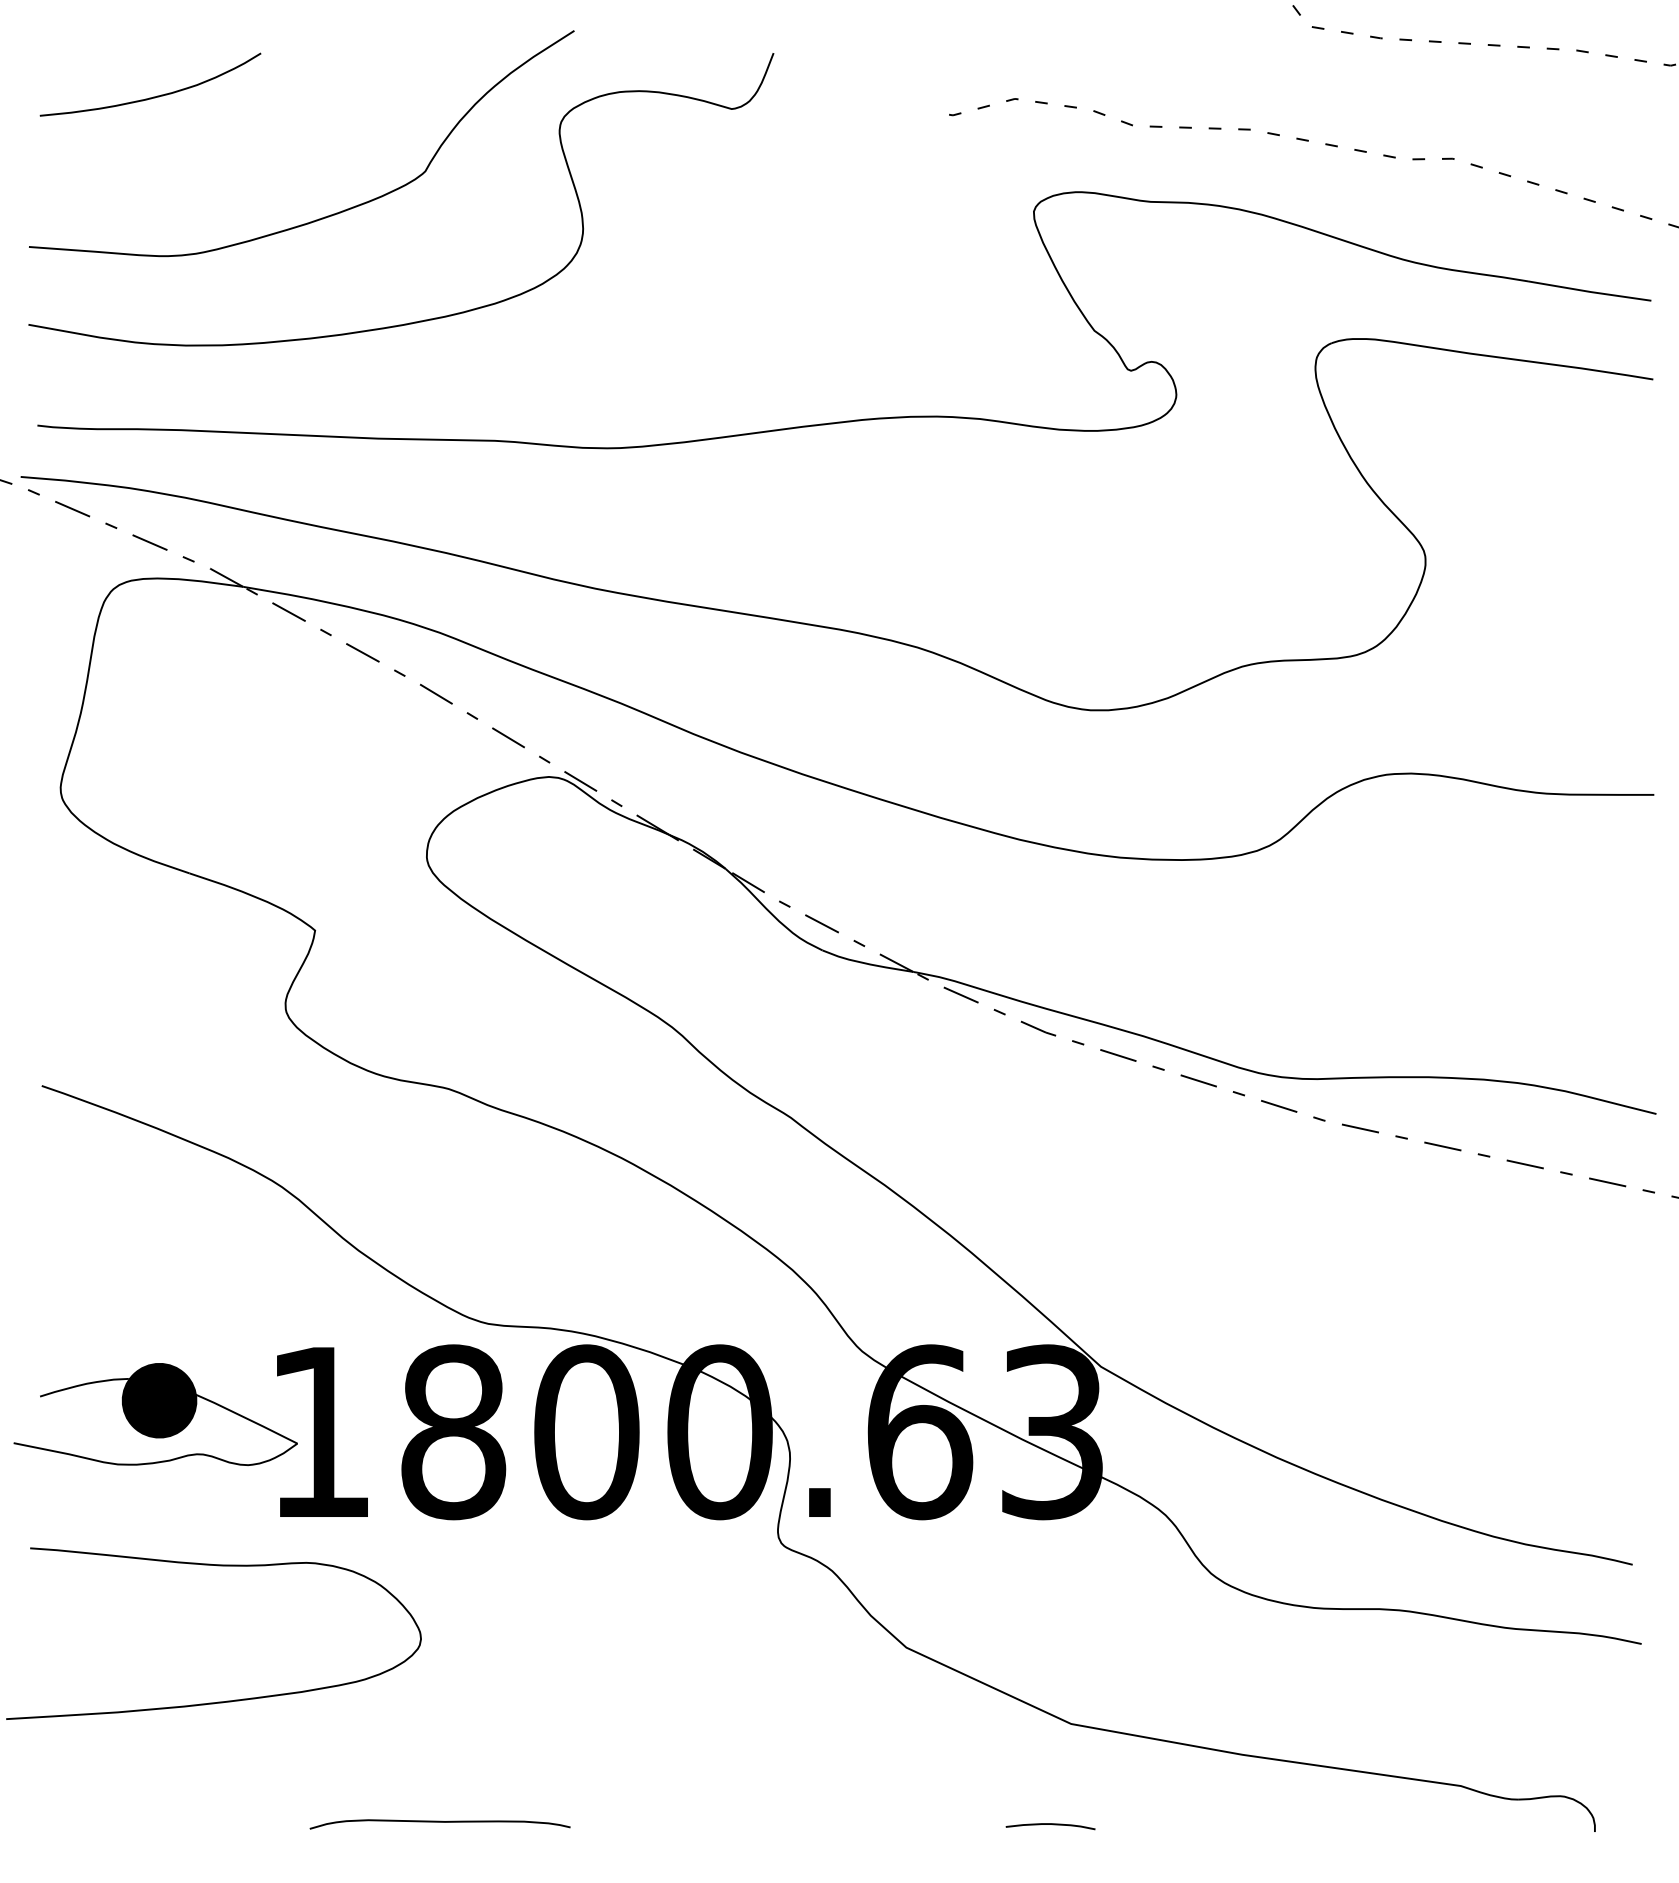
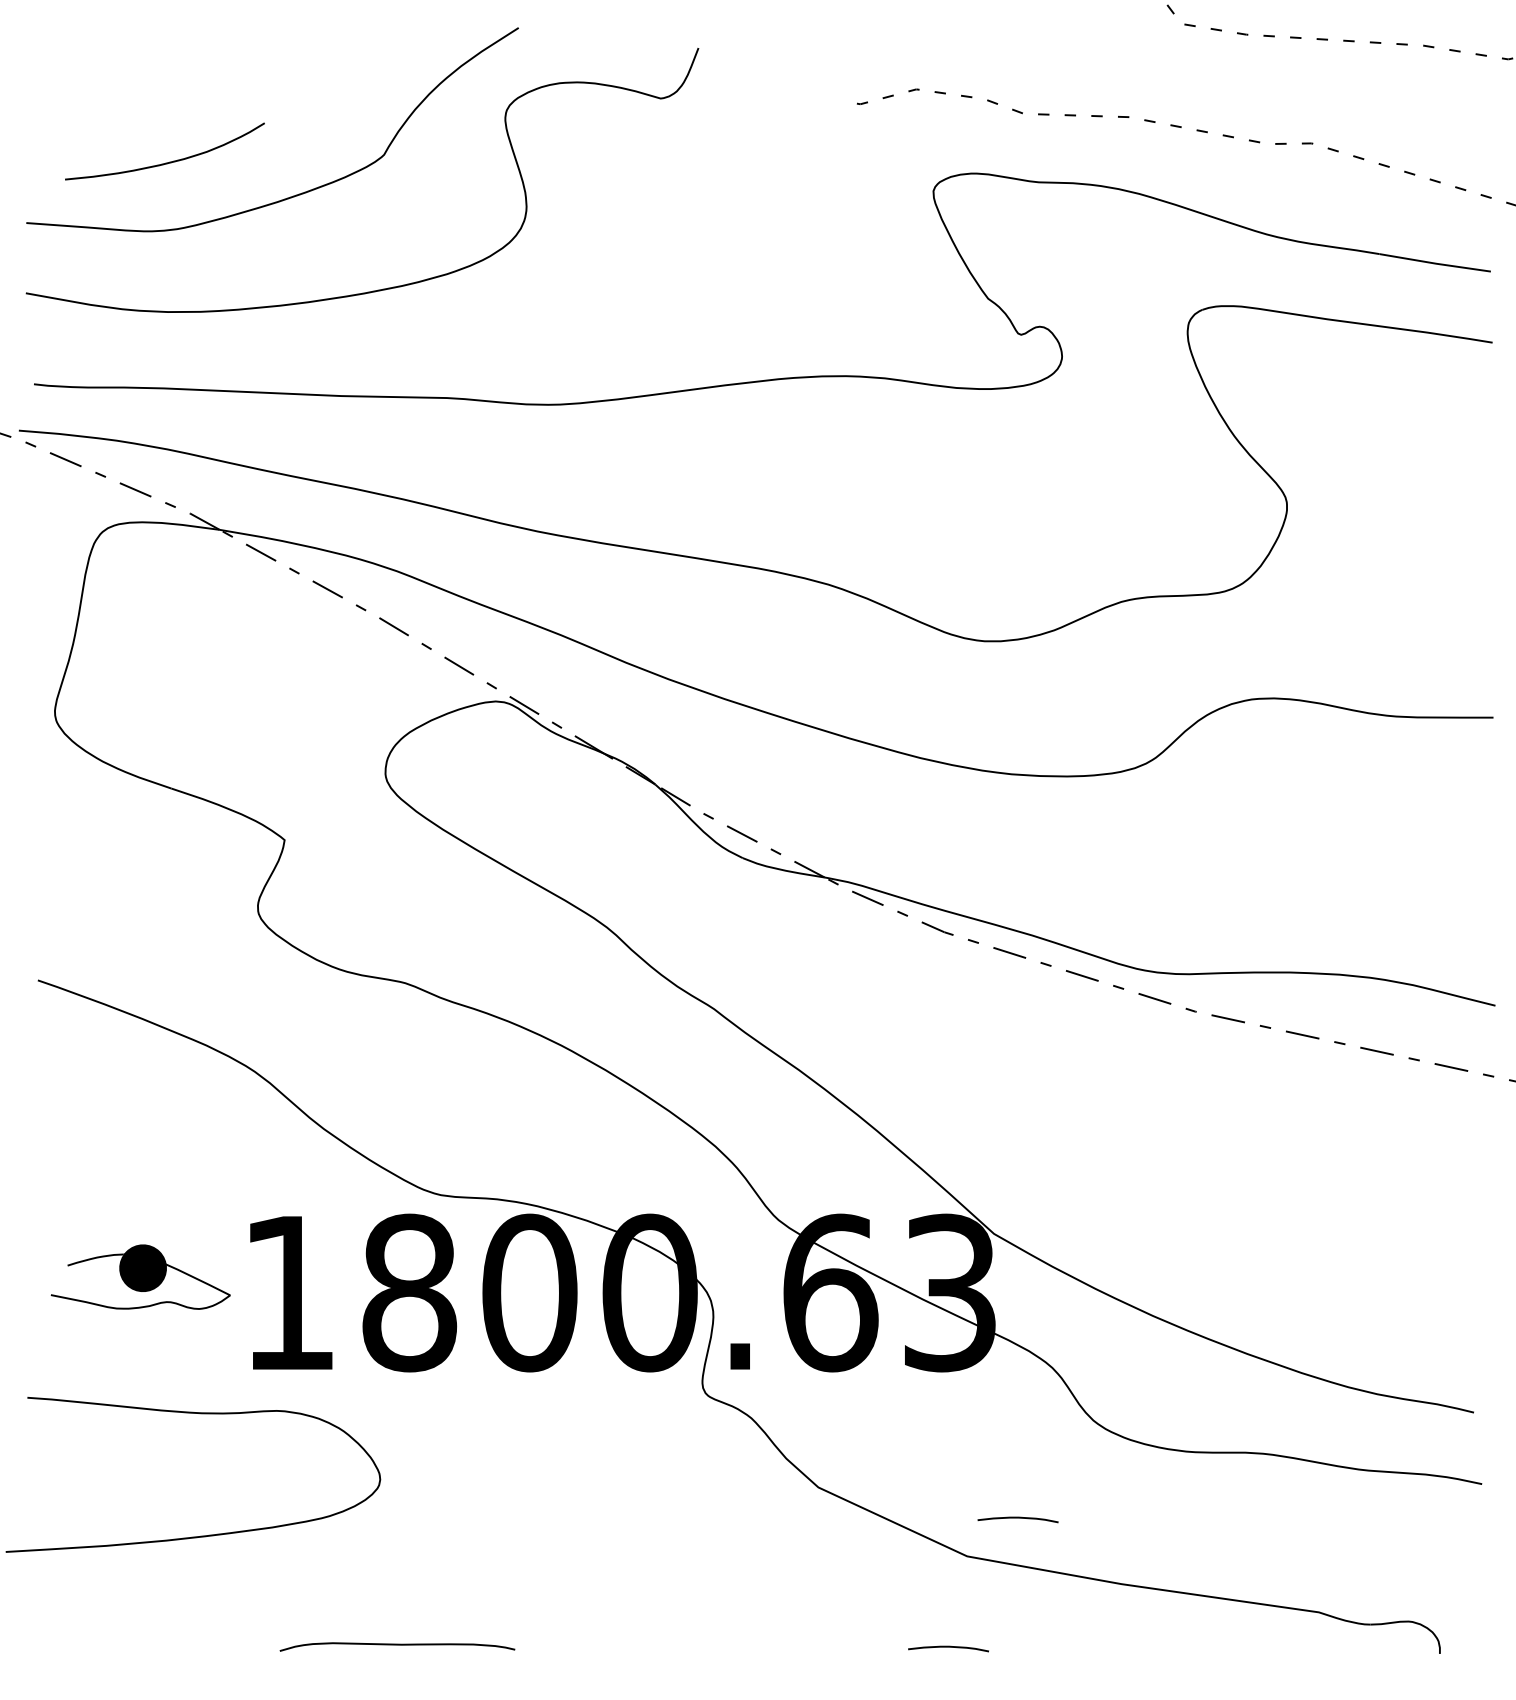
curve: (153, 96) -> (167, 162), moved
part: (155, 1414) -> (140, 1276), size x0.7
curve: (1127, 1681) -> (1017, 1517), added

